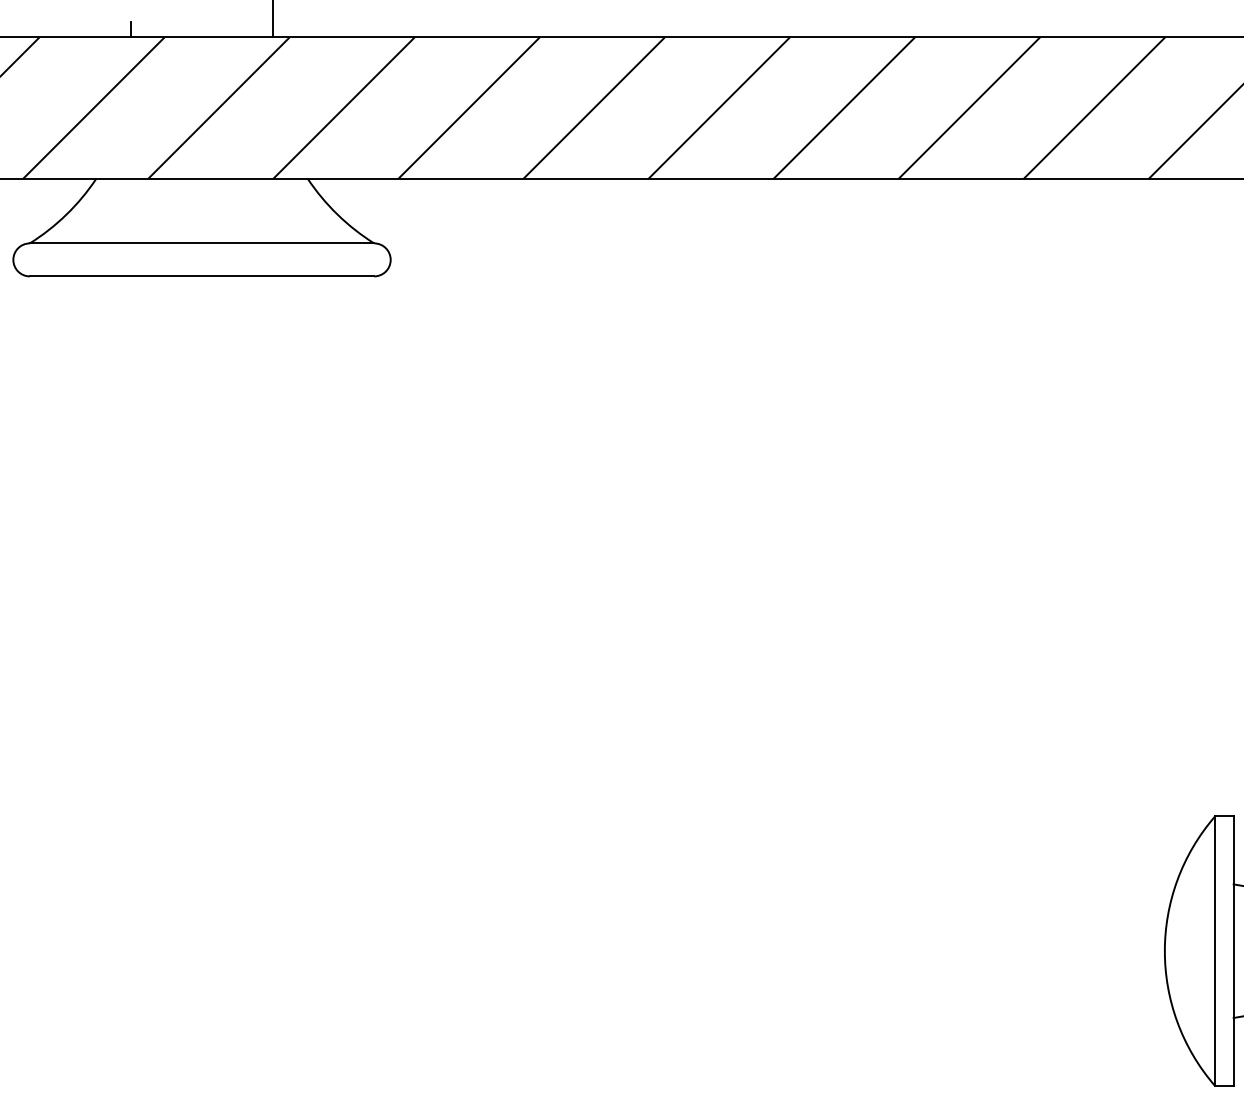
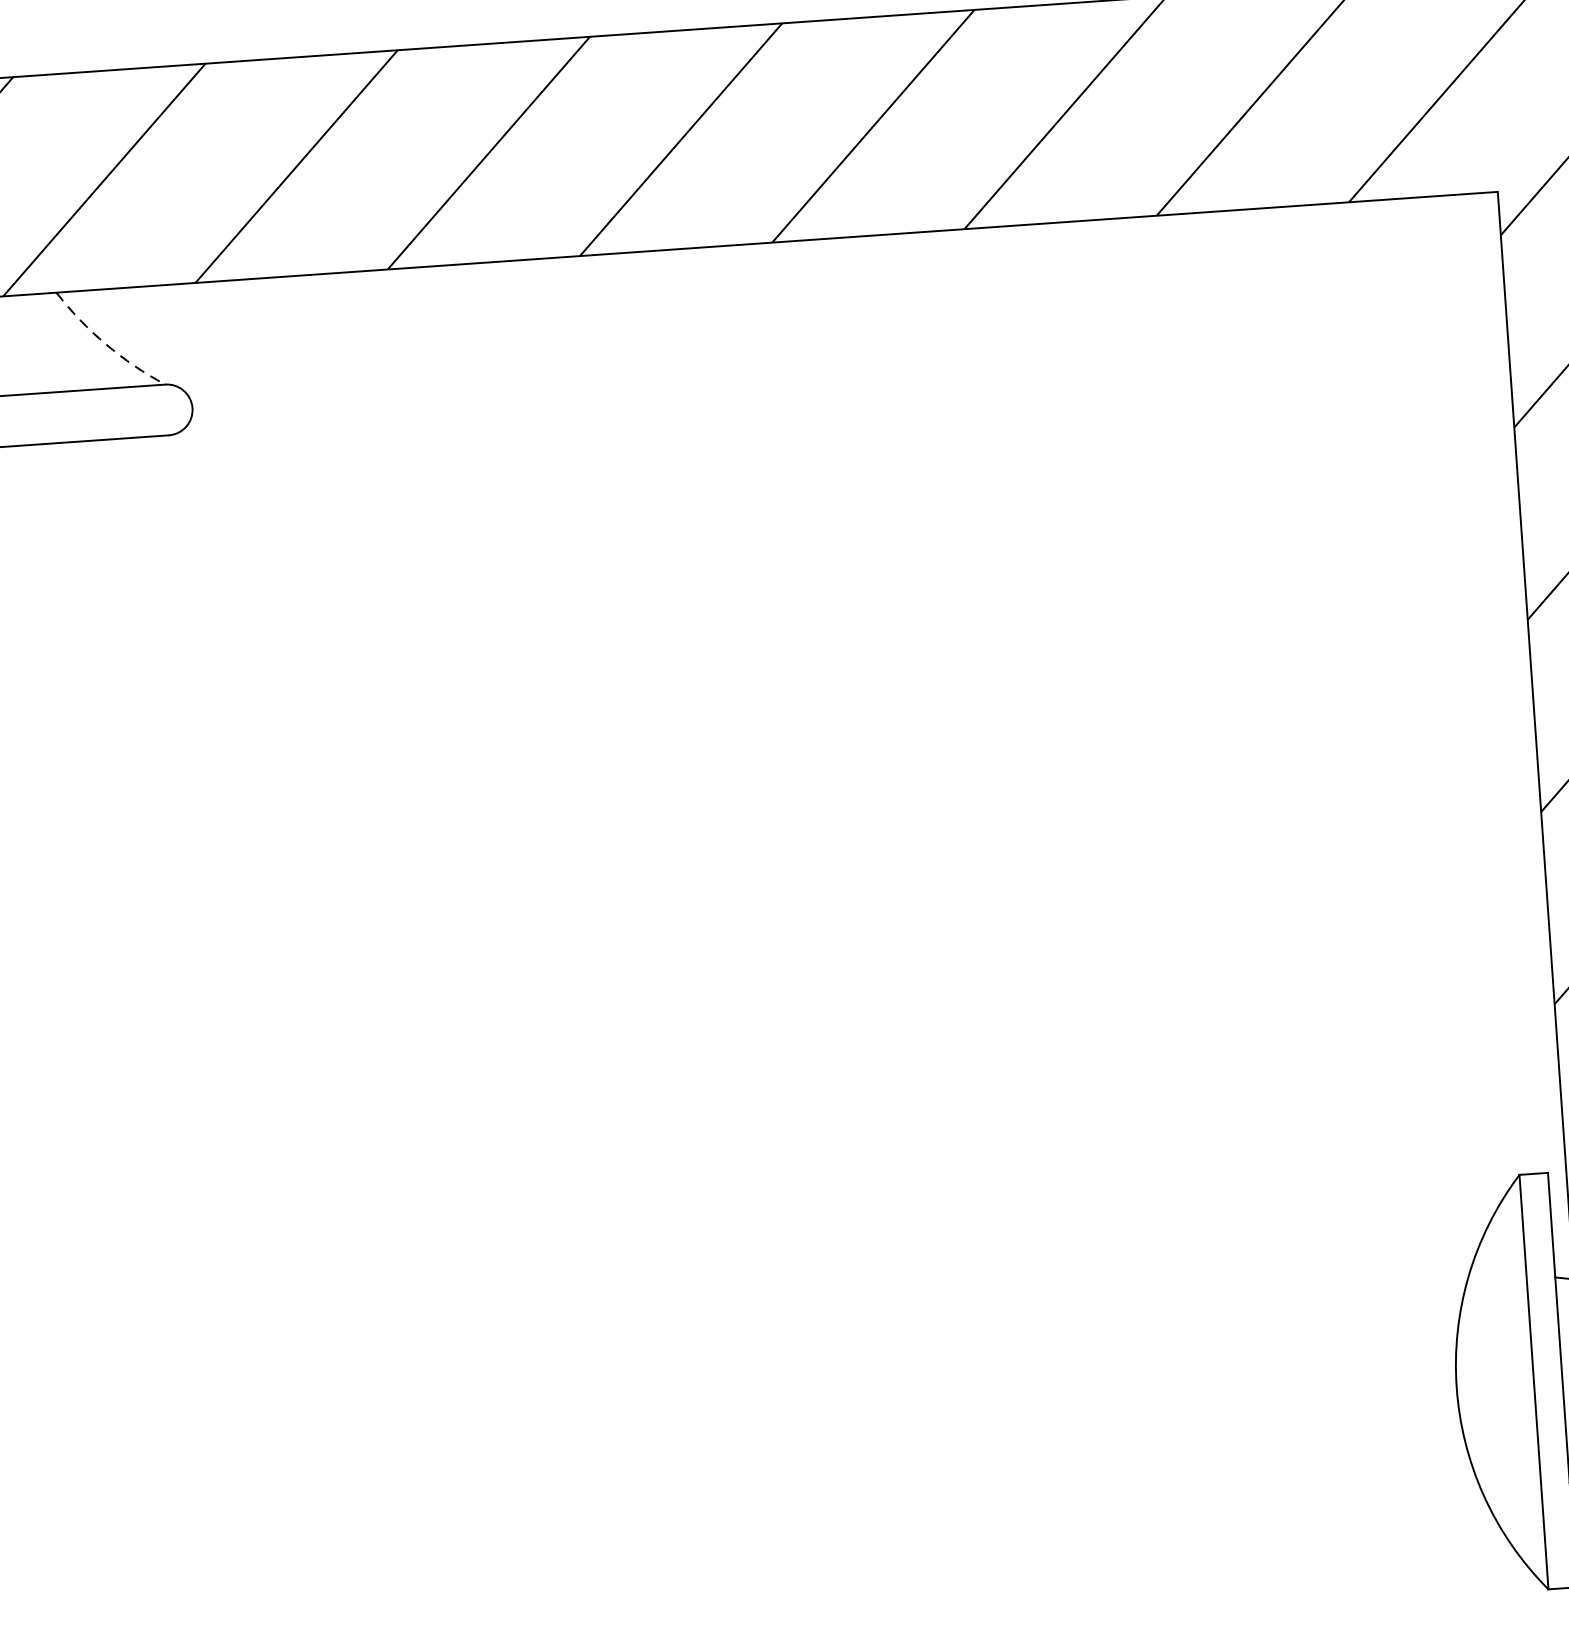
arc: (337, 214) -> (105, 344), solid -> dashed

